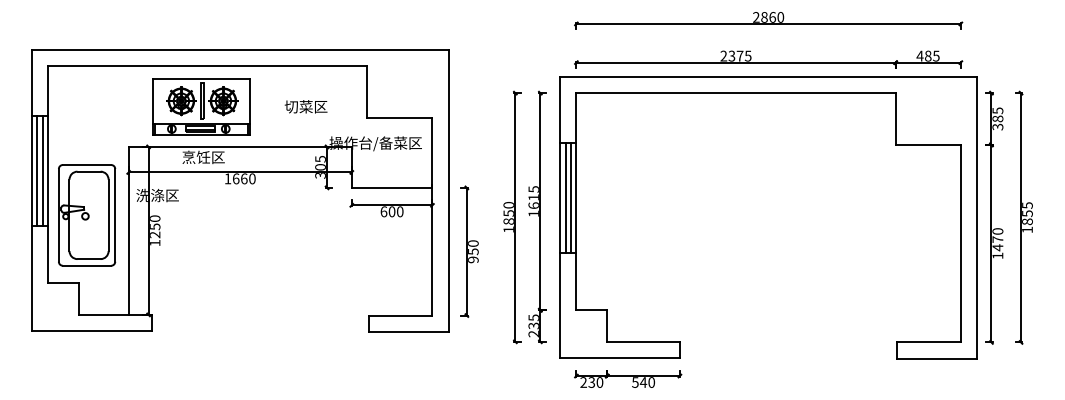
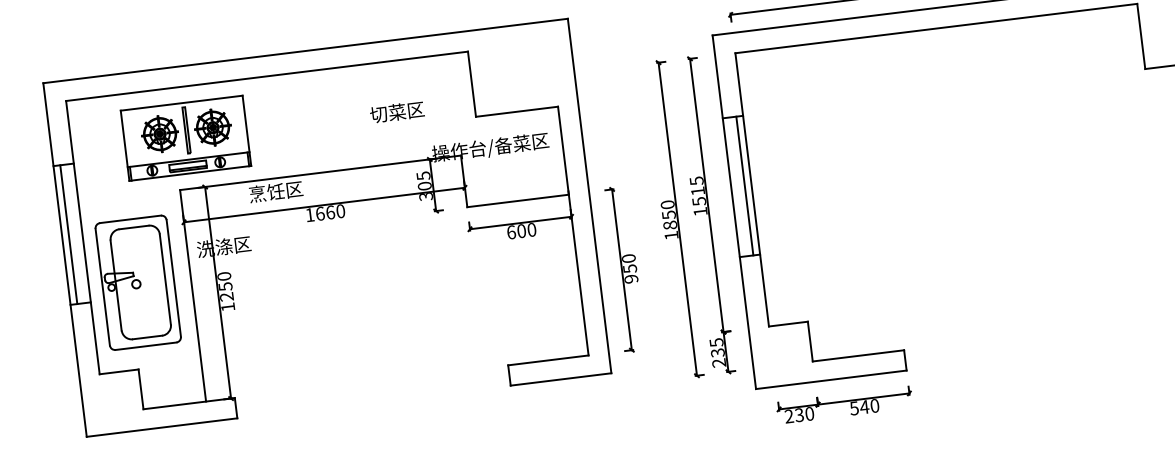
part: (201, 106) -> (186, 137), moved
line: (42, 170) -> (75, 233), removed
line: (565, 197) -> (737, 186), removed
text: (533, 205) -> (698, 201), 1615 -> 1515

